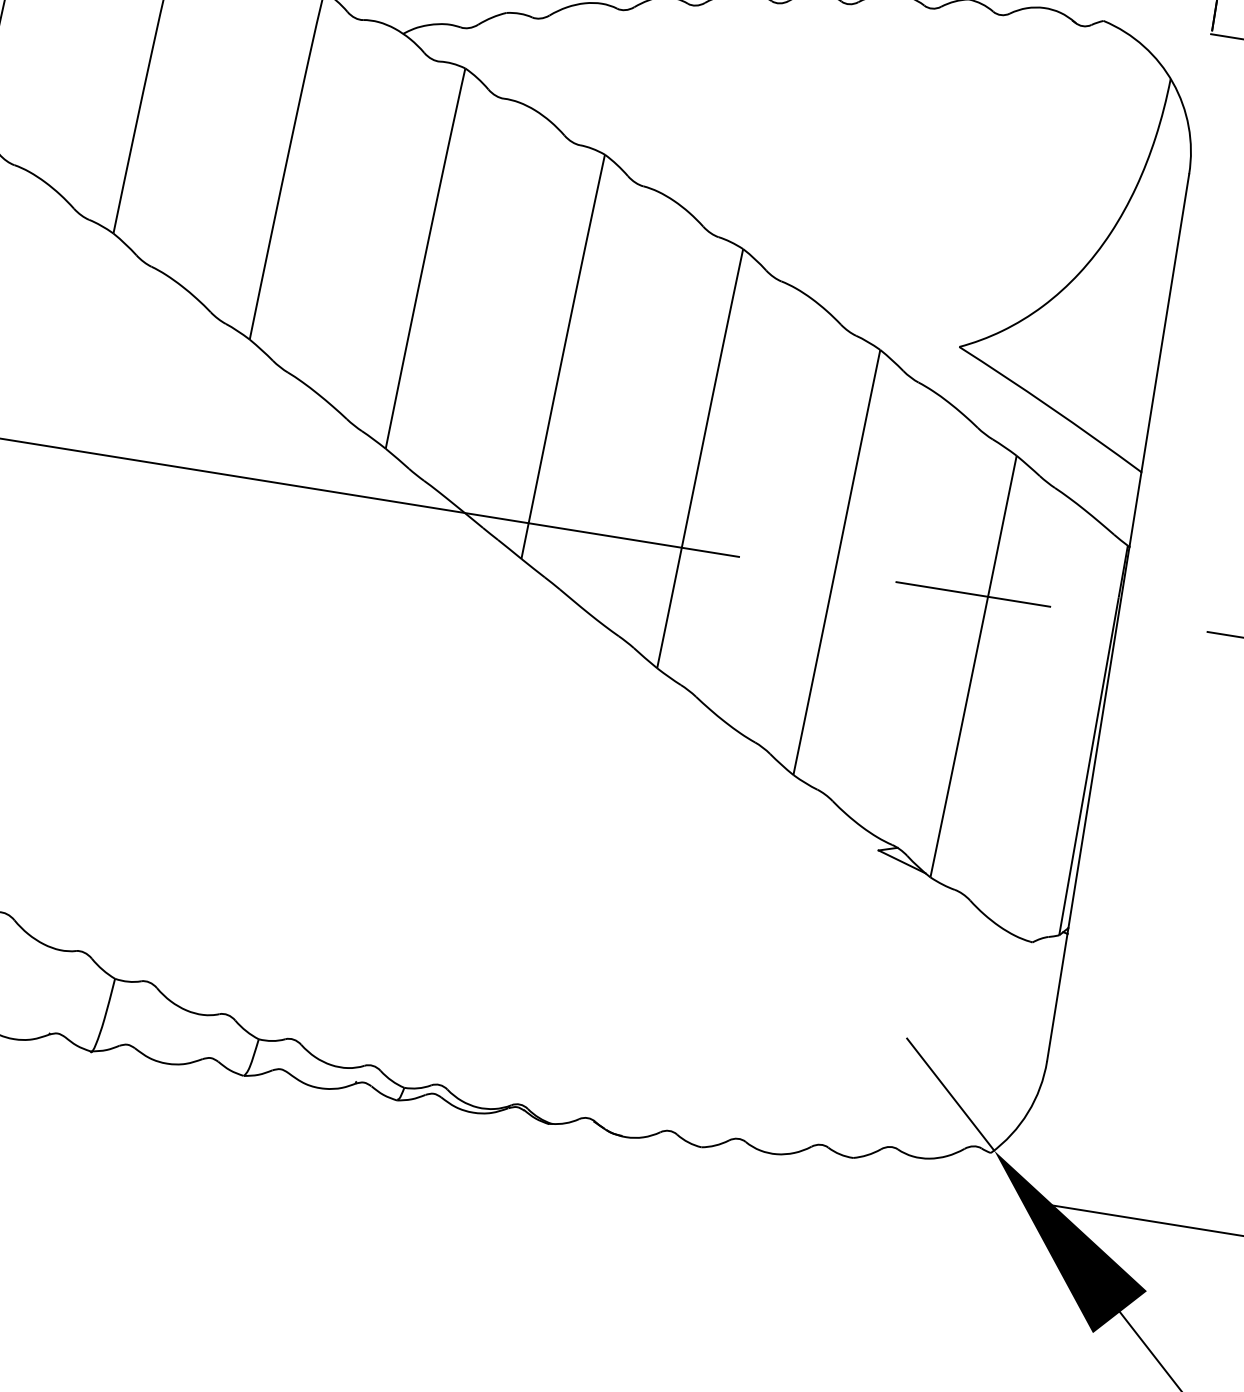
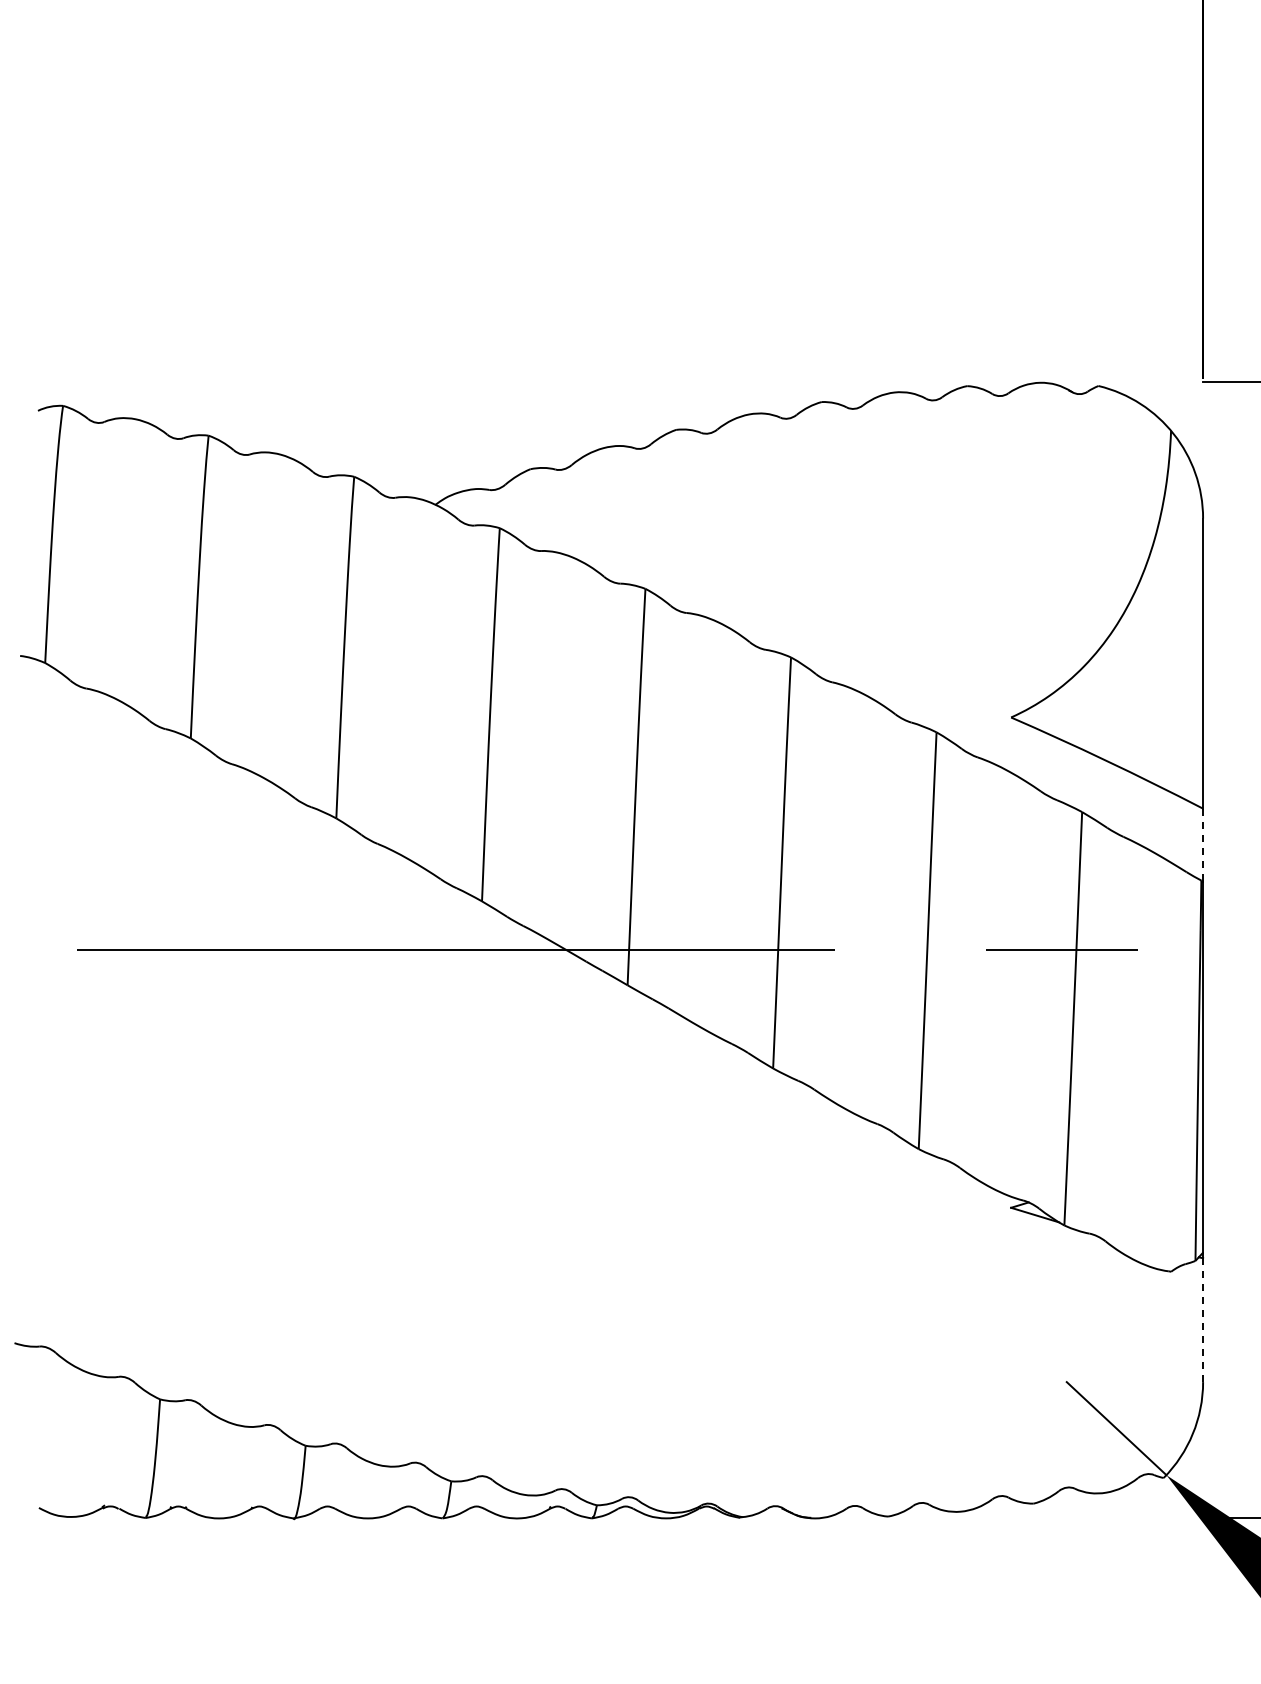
line: (1135, 509) -> (1203, 844), solid -> dashed
line: (1057, 997) -> (1203, 1320), solid -> dashed

